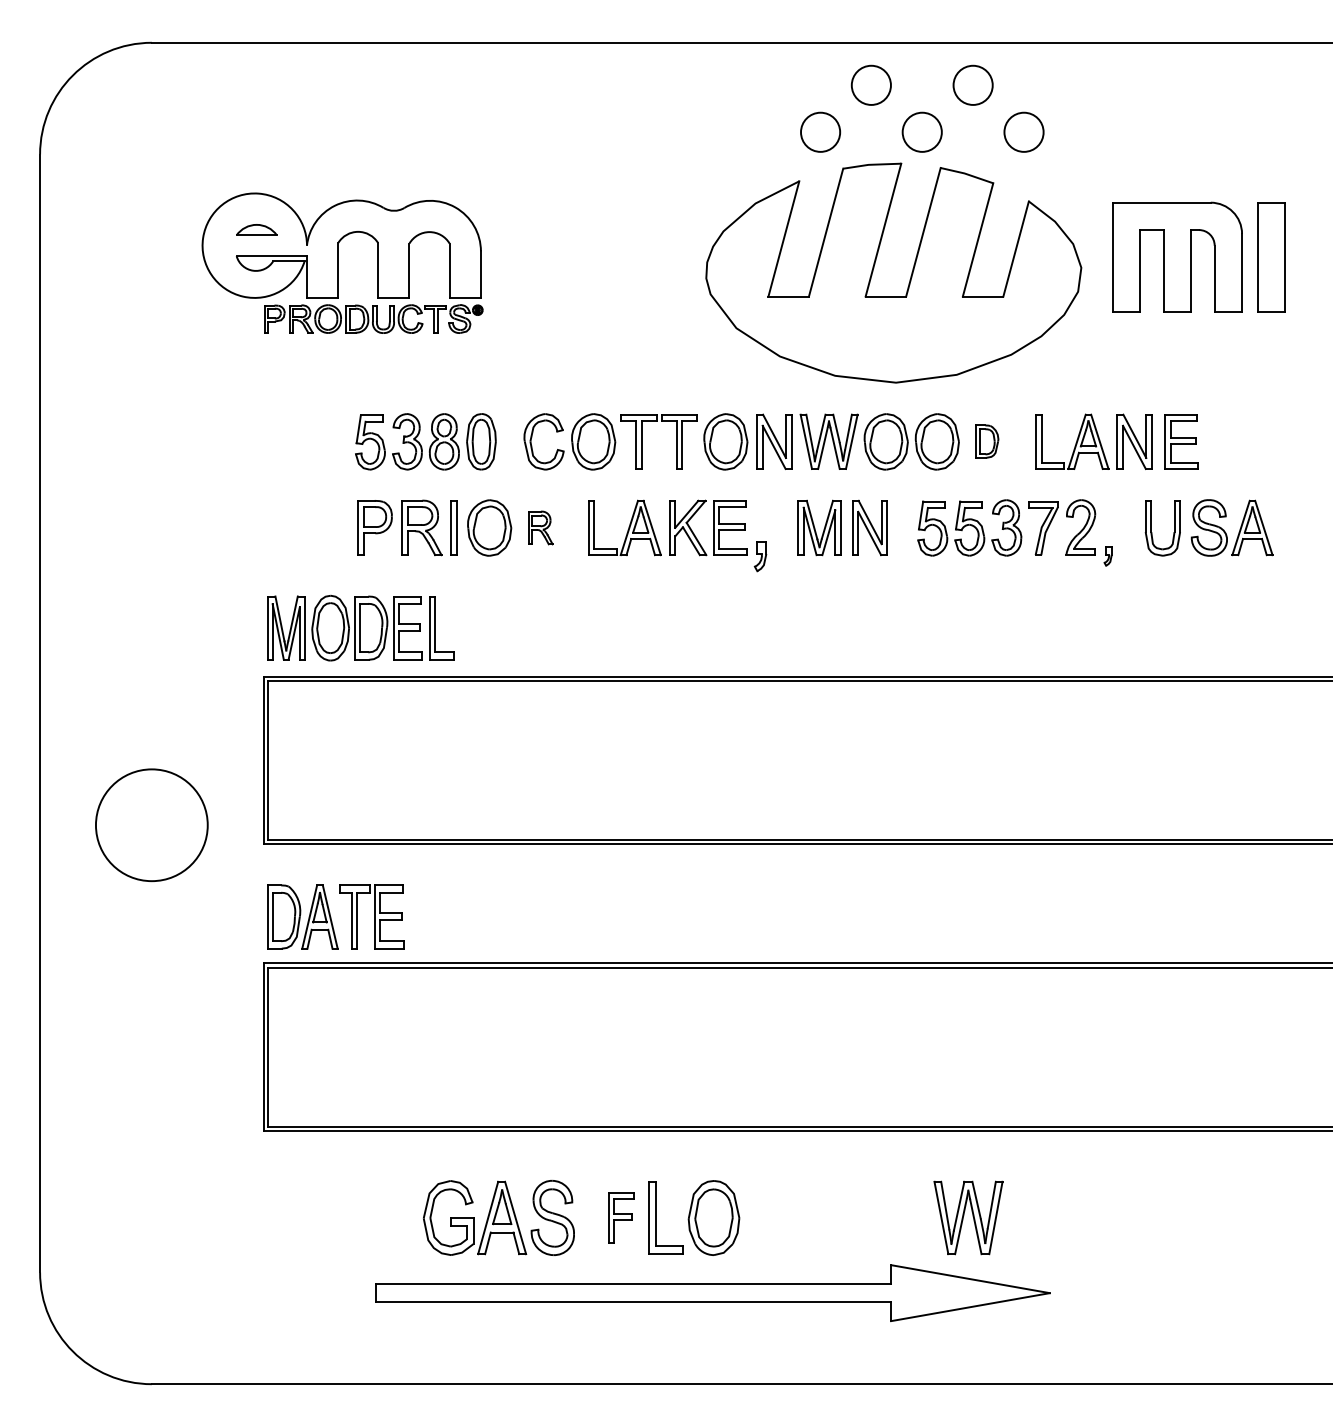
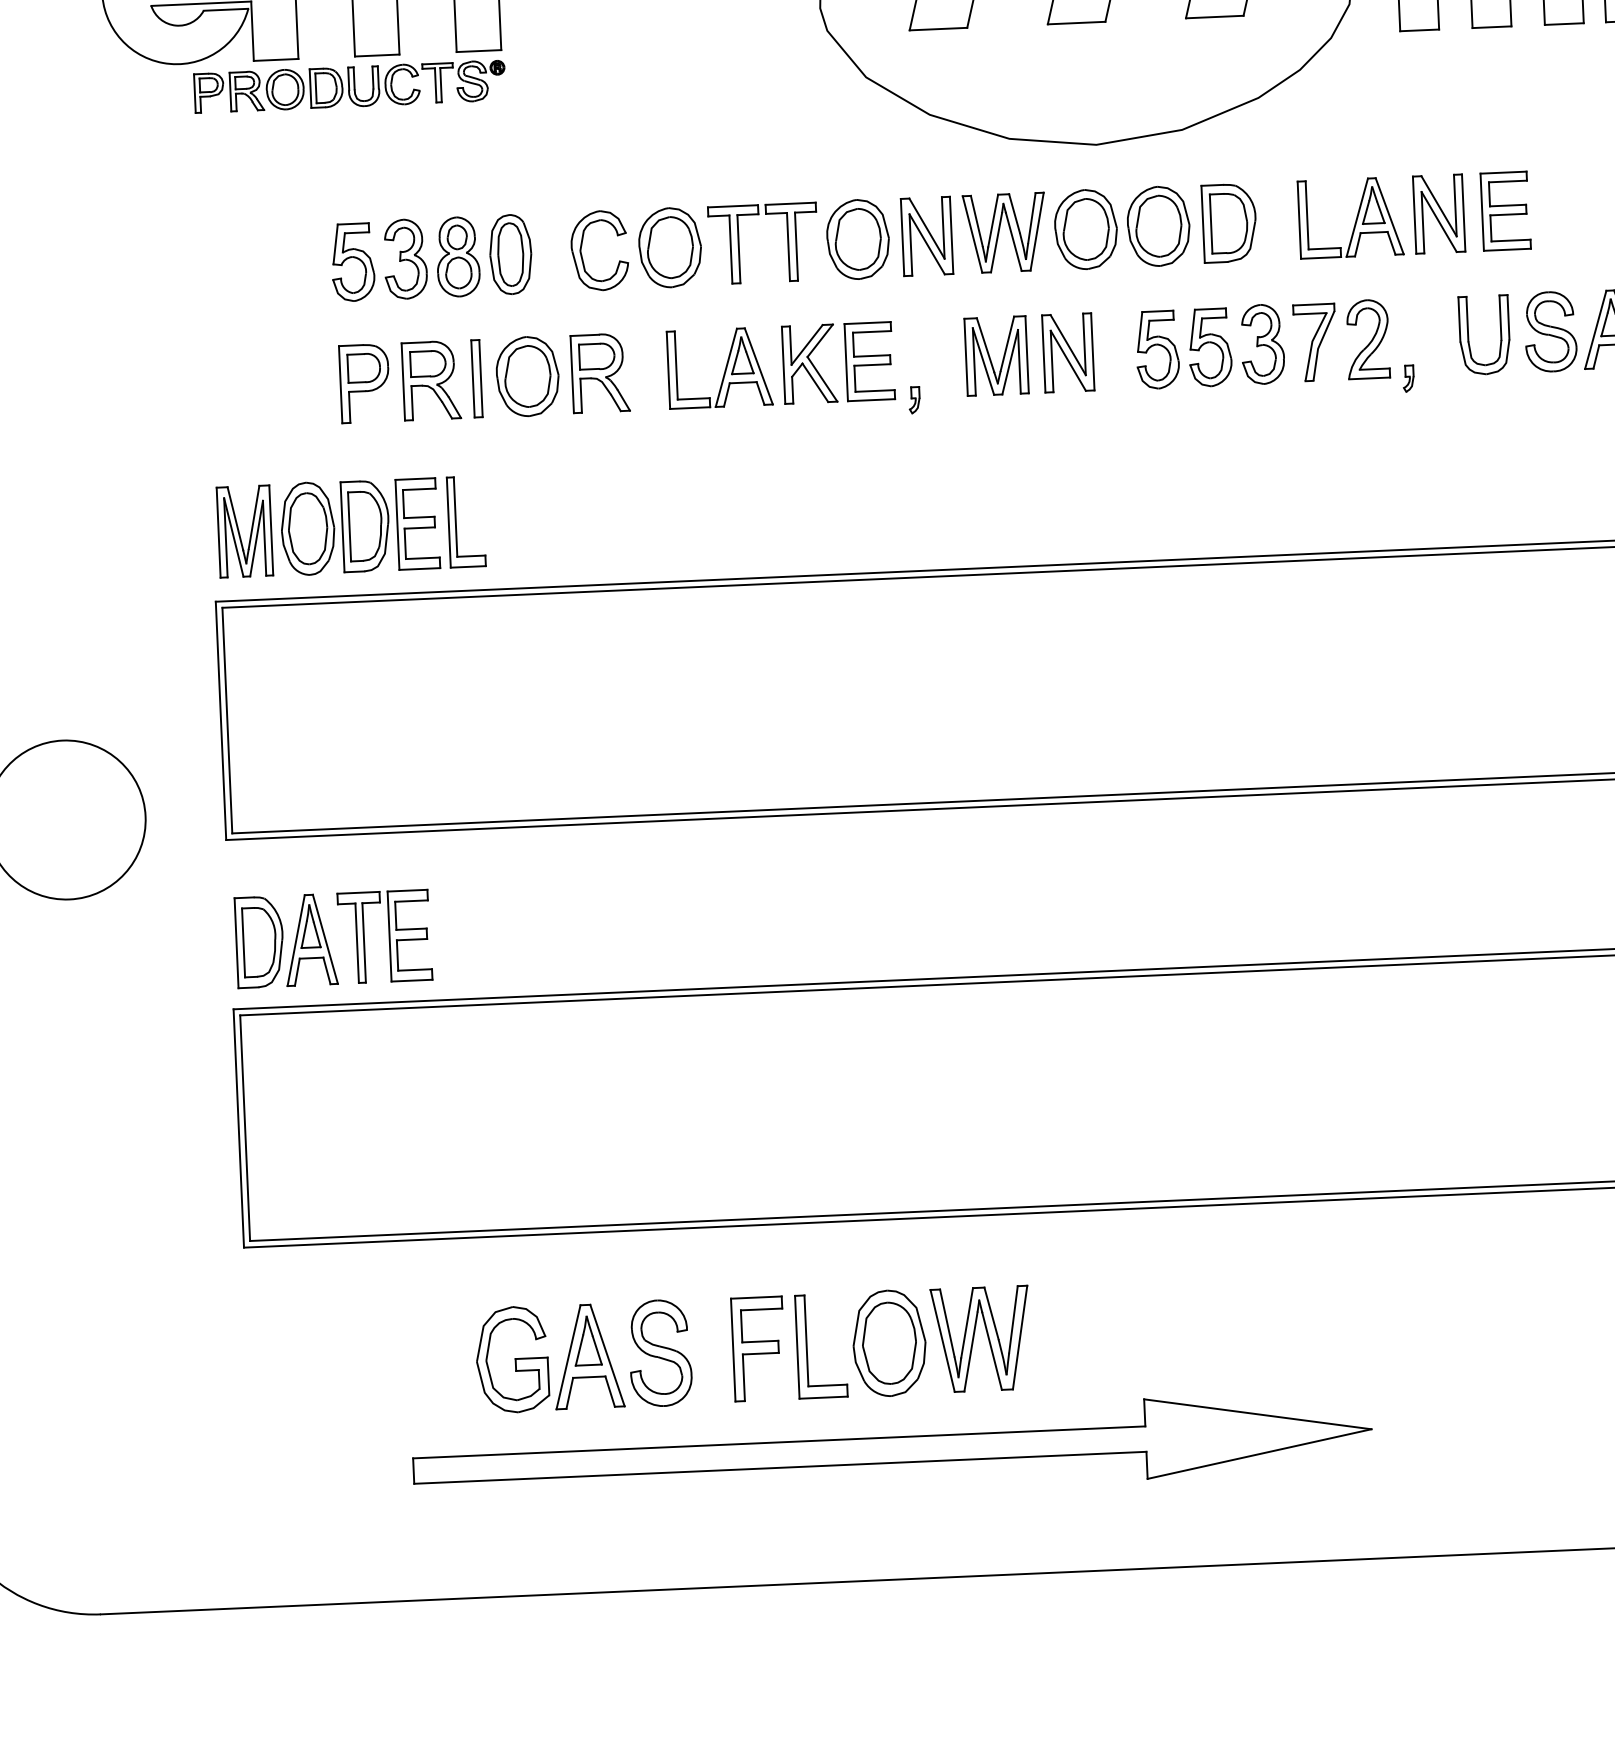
part: (987, 441) -> (1229, 222), size x1.67
part: (540, 527) -> (600, 372), size x1.67
part: (760, 556) -> (914, 400), size x0.62
part: (621, 1217) -> (757, 1348), size x1.43
part: (968, 1217) -> (981, 1338), moved

